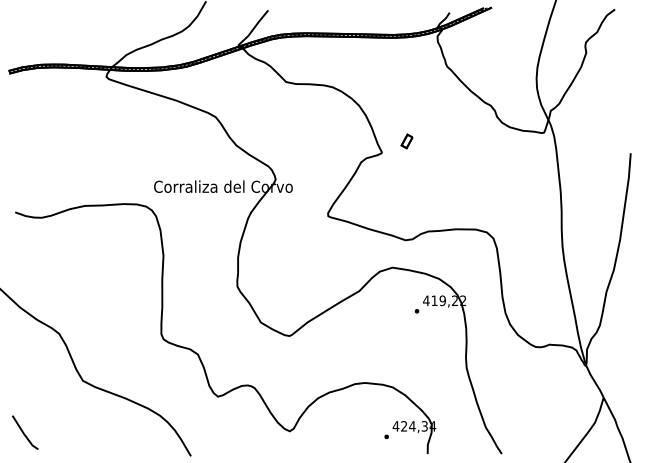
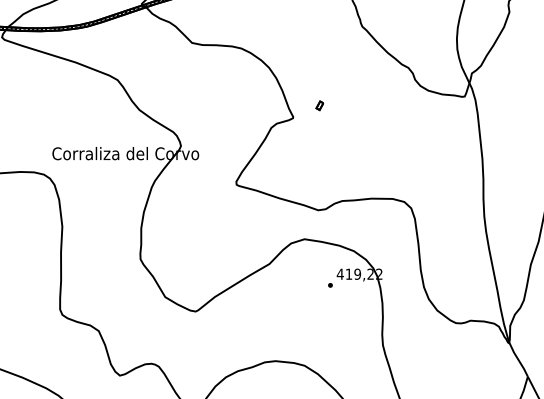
part: (406, 141) -> (319, 105), size x0.6

